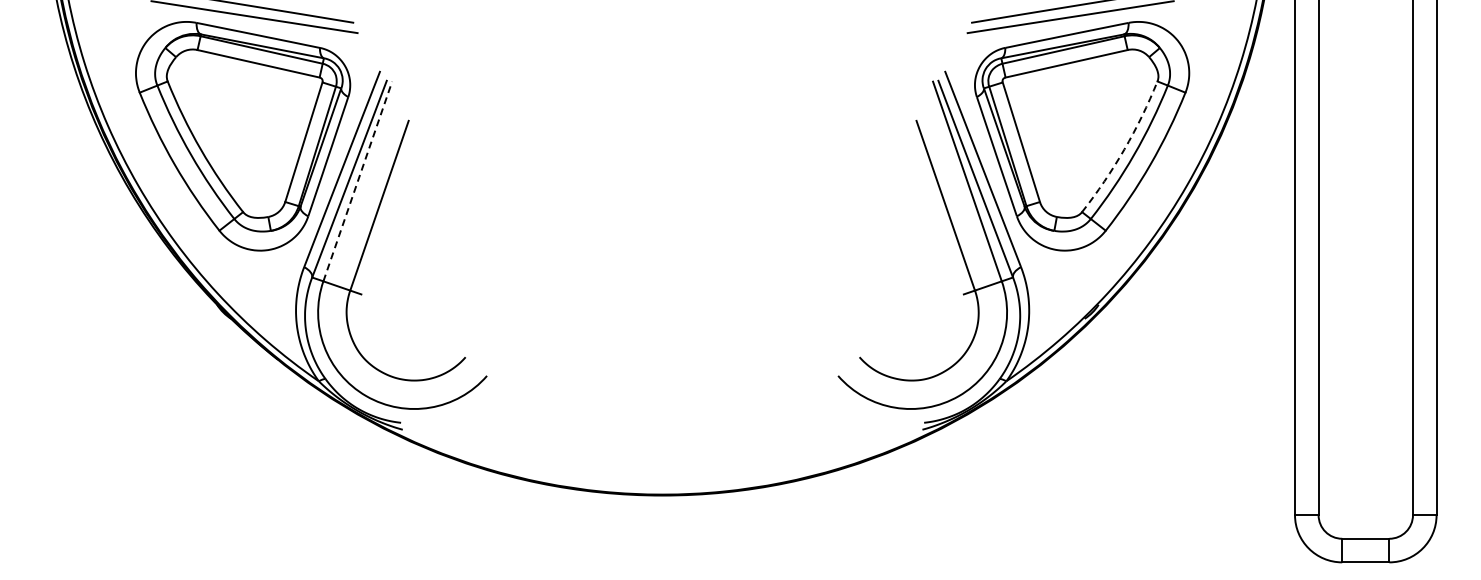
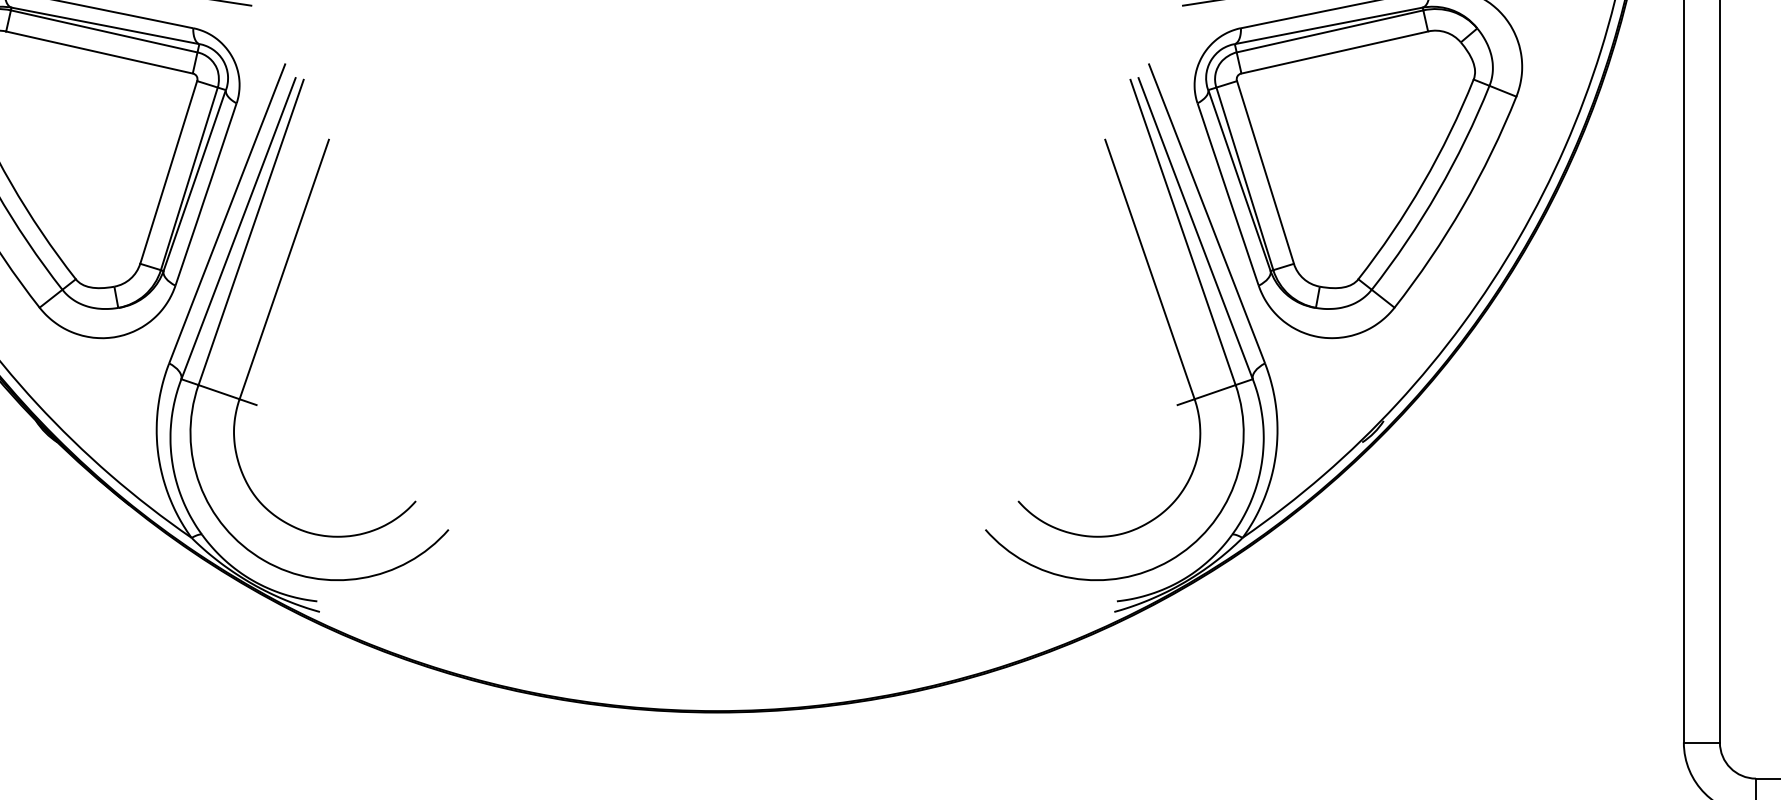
arc: (1124, 149) -> (1423, 183), dashed -> solid
line: (357, 181) -> (250, 232), dashed -> solid

